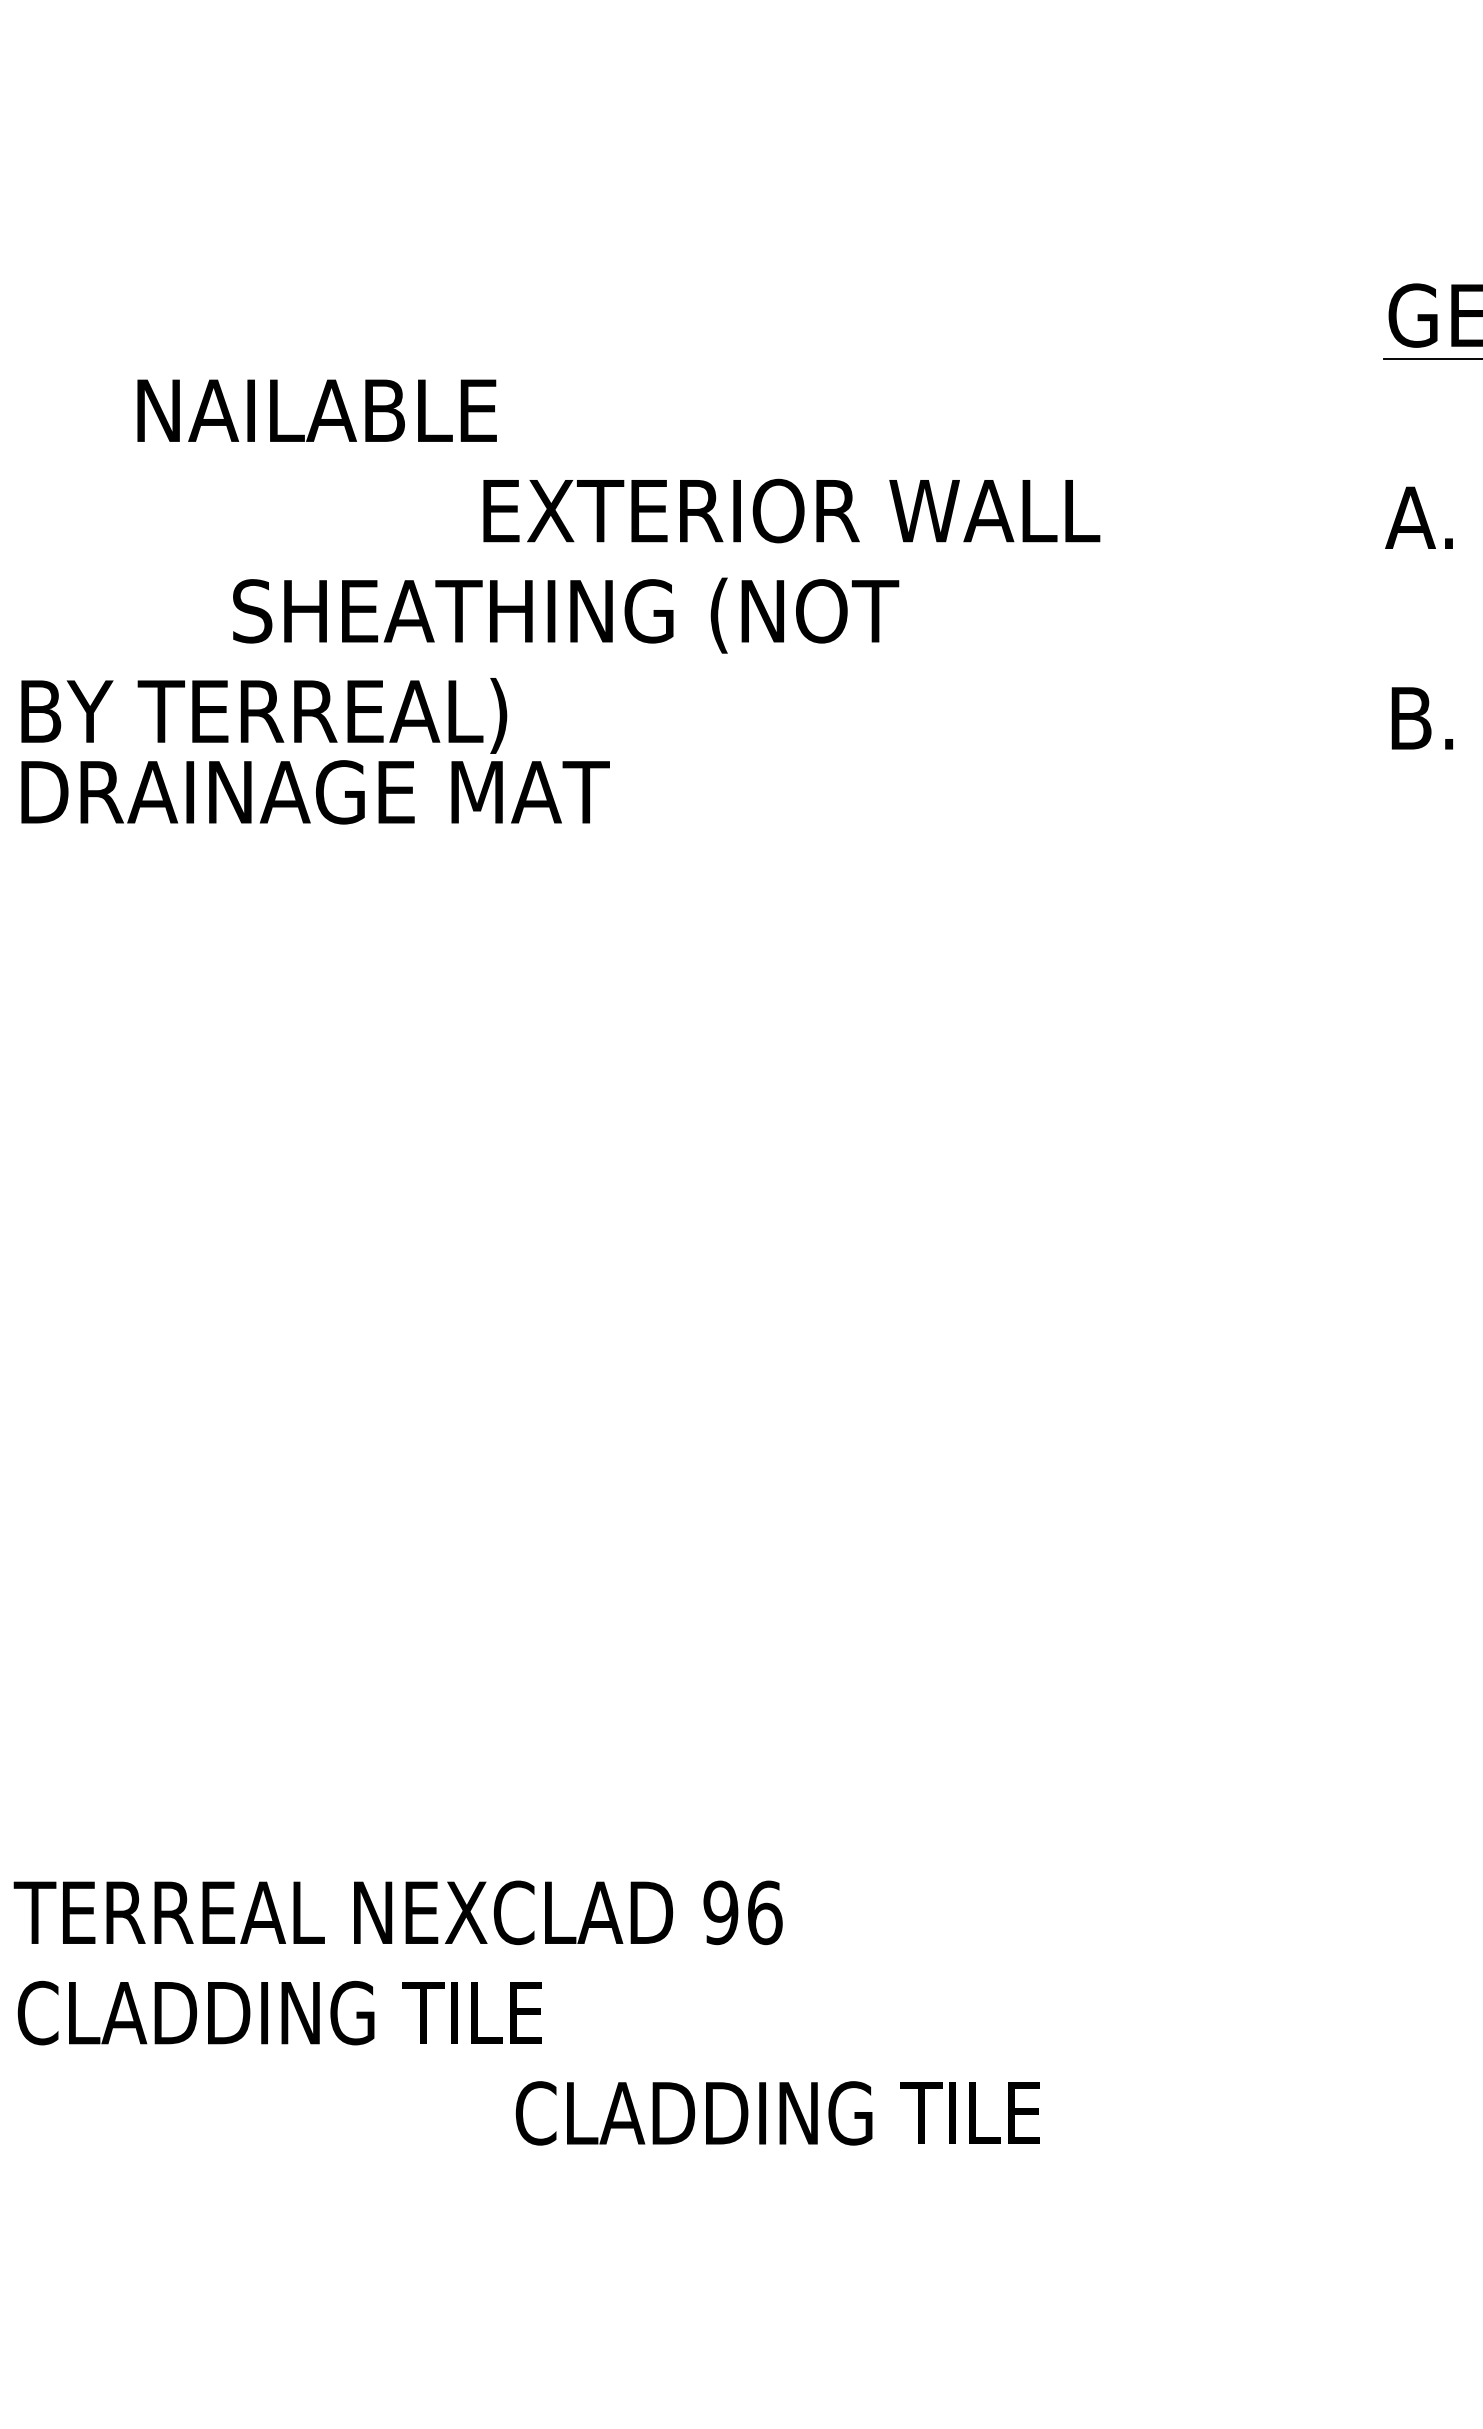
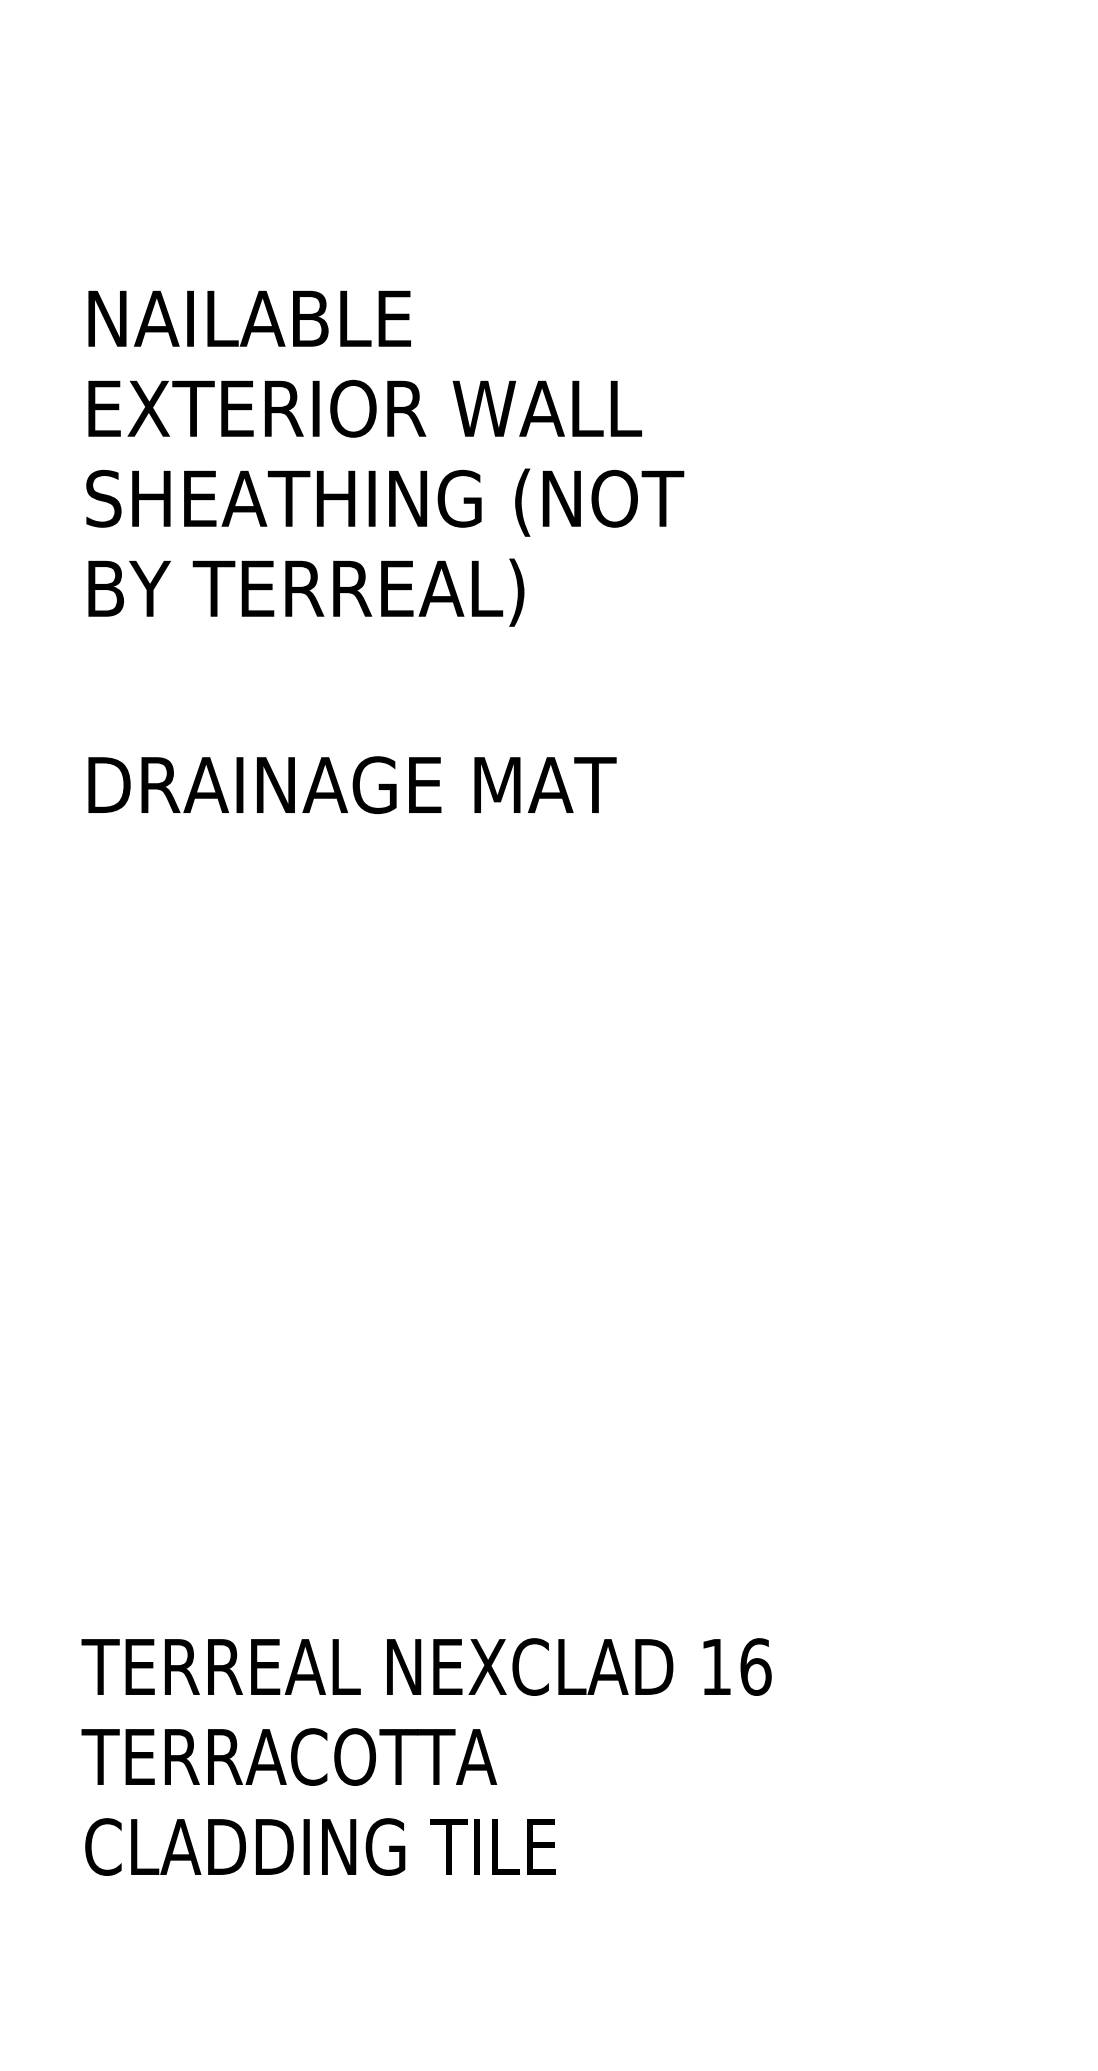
text: (316, 410) -> (249, 318), moved
text: (791, 510) -> (364, 408), moved
text: (566, 615) -> (385, 502), moved
text: (315, 792) -> (352, 785), moved
text: (720, 1912) -> (715, 1666), 96 -> 16
text: (277, 2012) -> (318, 1756), CLADDING TILE -> TERRACOTTA
text: (777, 2113) -> (320, 1847), moved

